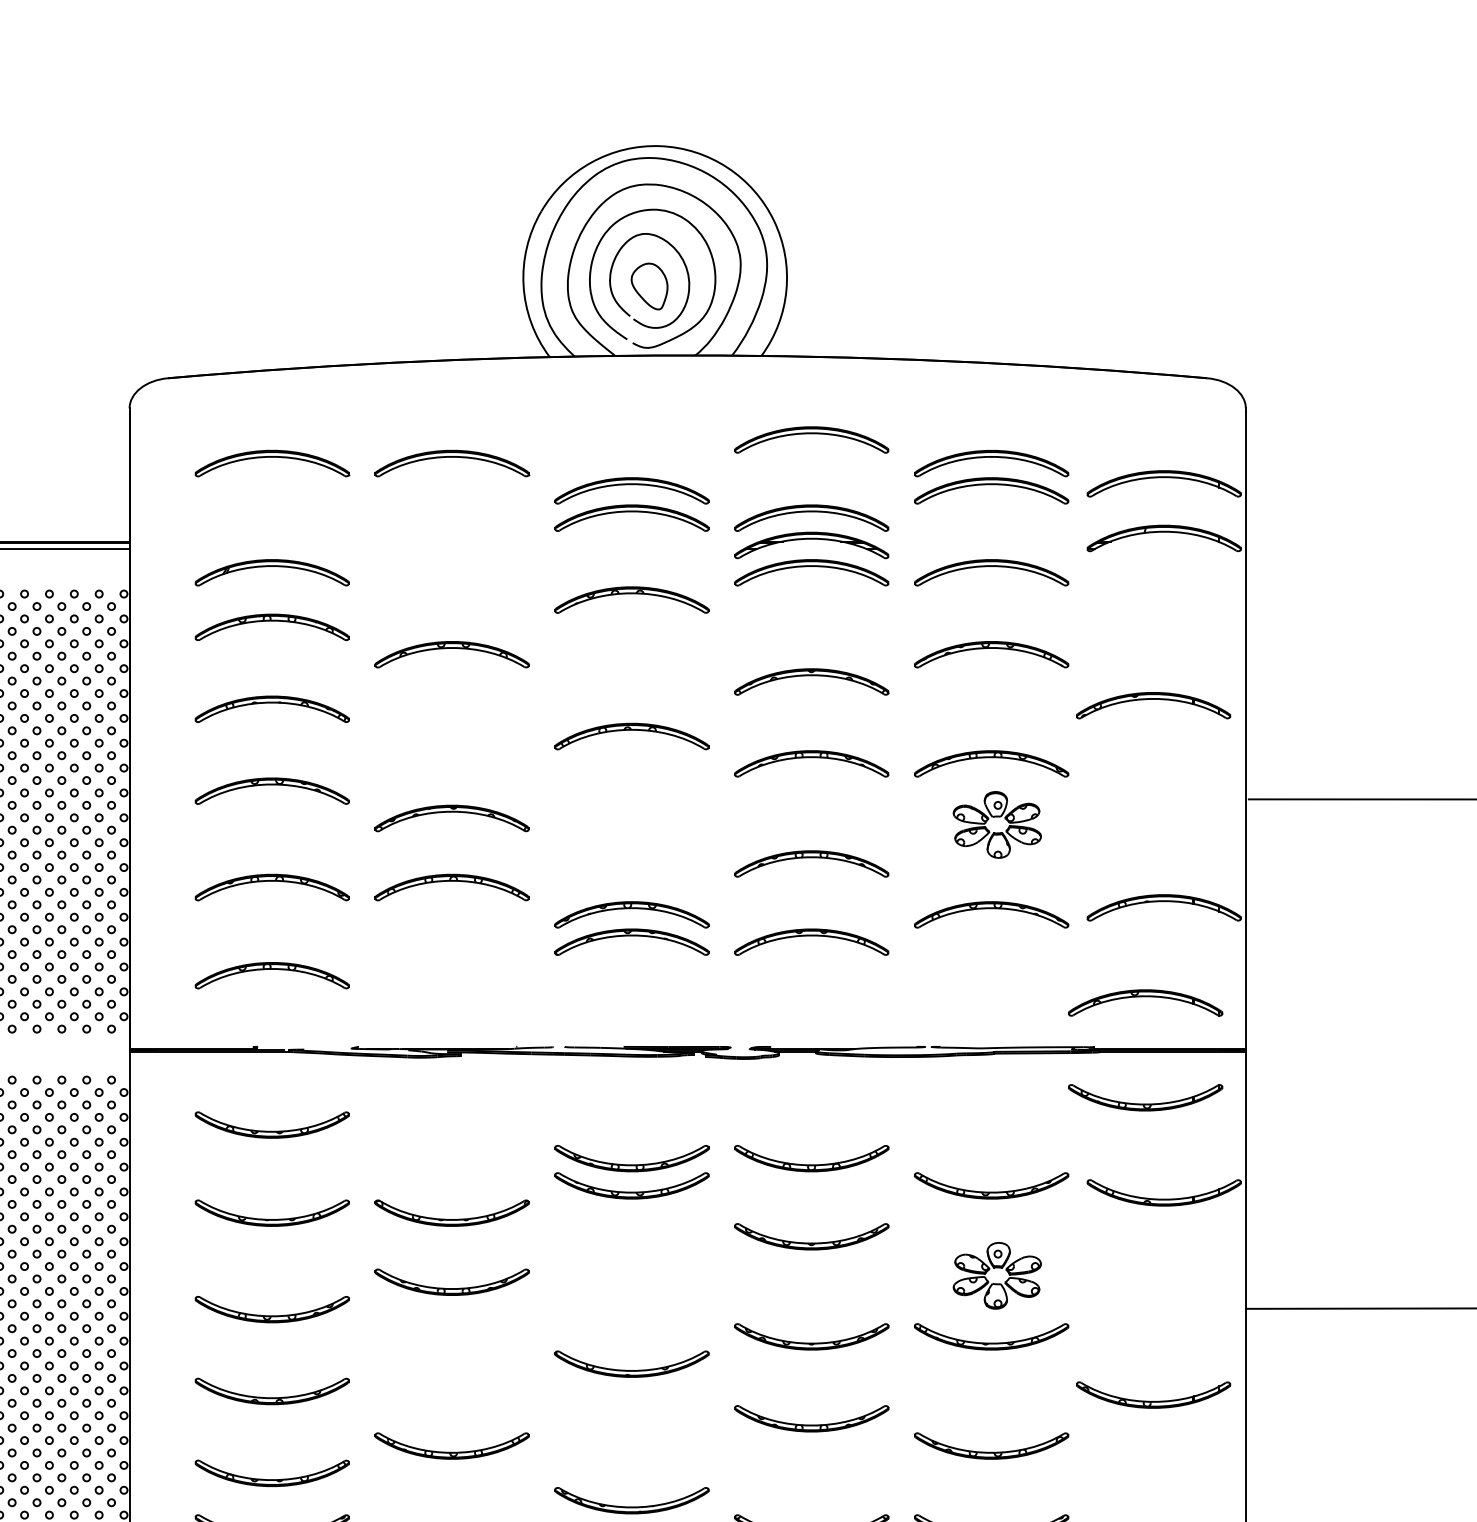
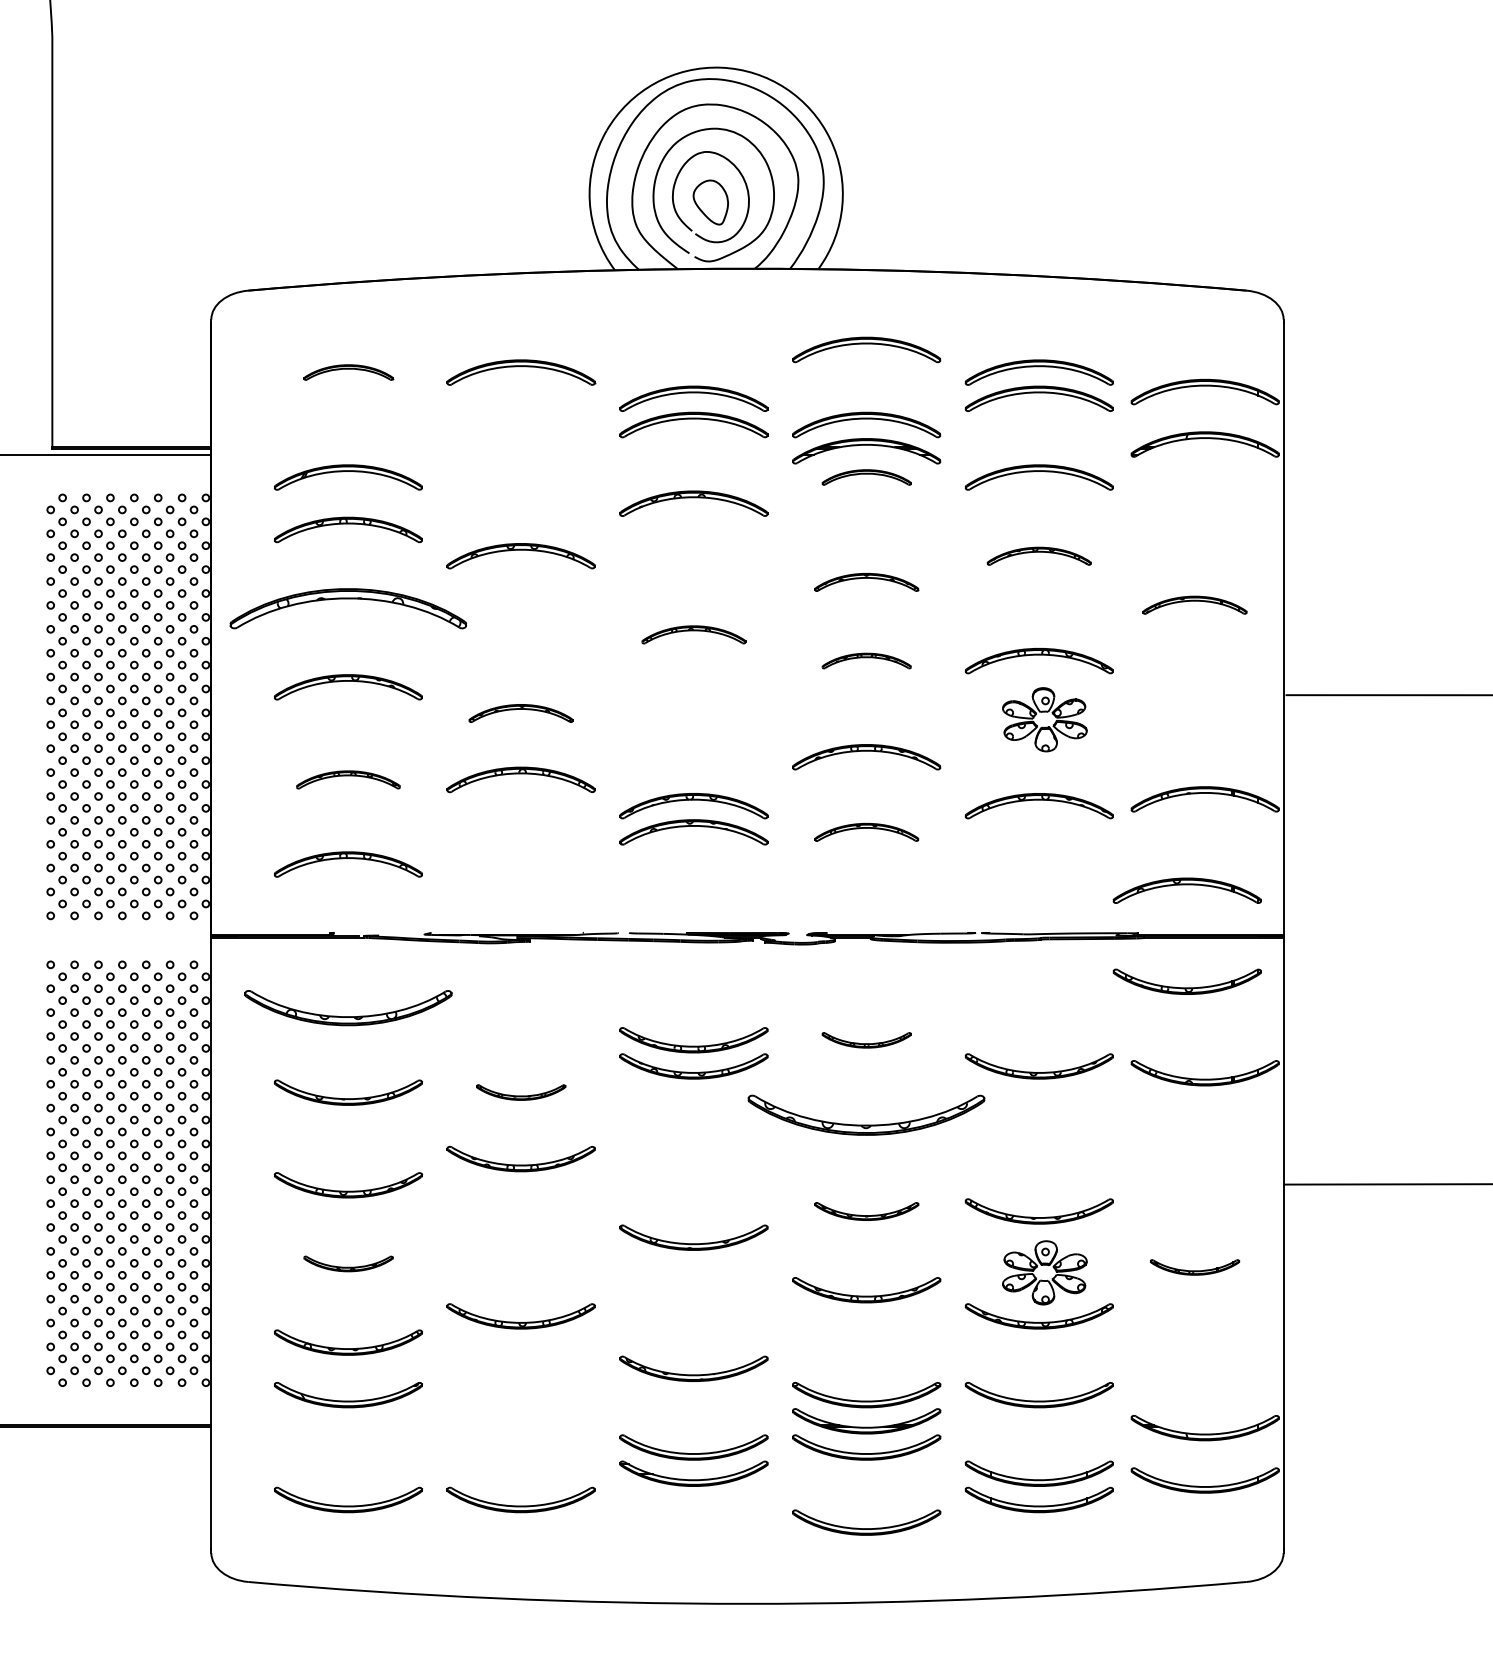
part: (272, 463) -> (348, 372), size x0.6
part: (811, 572) -> (866, 477), size x0.6
part: (990, 655) -> (1038, 556), size x0.7
part: (811, 682) -> (866, 582), size x0.7
part: (1153, 706) -> (1194, 605), size x0.7
part: (272, 709) -> (348, 608), size x1.6
part: (631, 736) -> (693, 634), size x0.7
part: (811, 763) -> (866, 660), size x0.6
part: (451, 818) -> (520, 713), size x0.7
part: (272, 887) -> (348, 779), size x0.7
part: (811, 942) -> (866, 832), size x0.7
part: (272, 1124) -> (348, 1007), size x1.4
part: (811, 1158) -> (866, 1040), size x0.6
part: (451, 1212) -> (520, 1092), size x0.6
part: (811, 1236) -> (866, 1115), size x1.6
part: (996, 1268) -> (1044, 1265), moved
part: (811, 1336) -> (866, 1211), size x0.7
part: (272, 1391) -> (348, 1263), size x0.6
part: (1153, 1395) -> (1194, 1267), size x0.6

